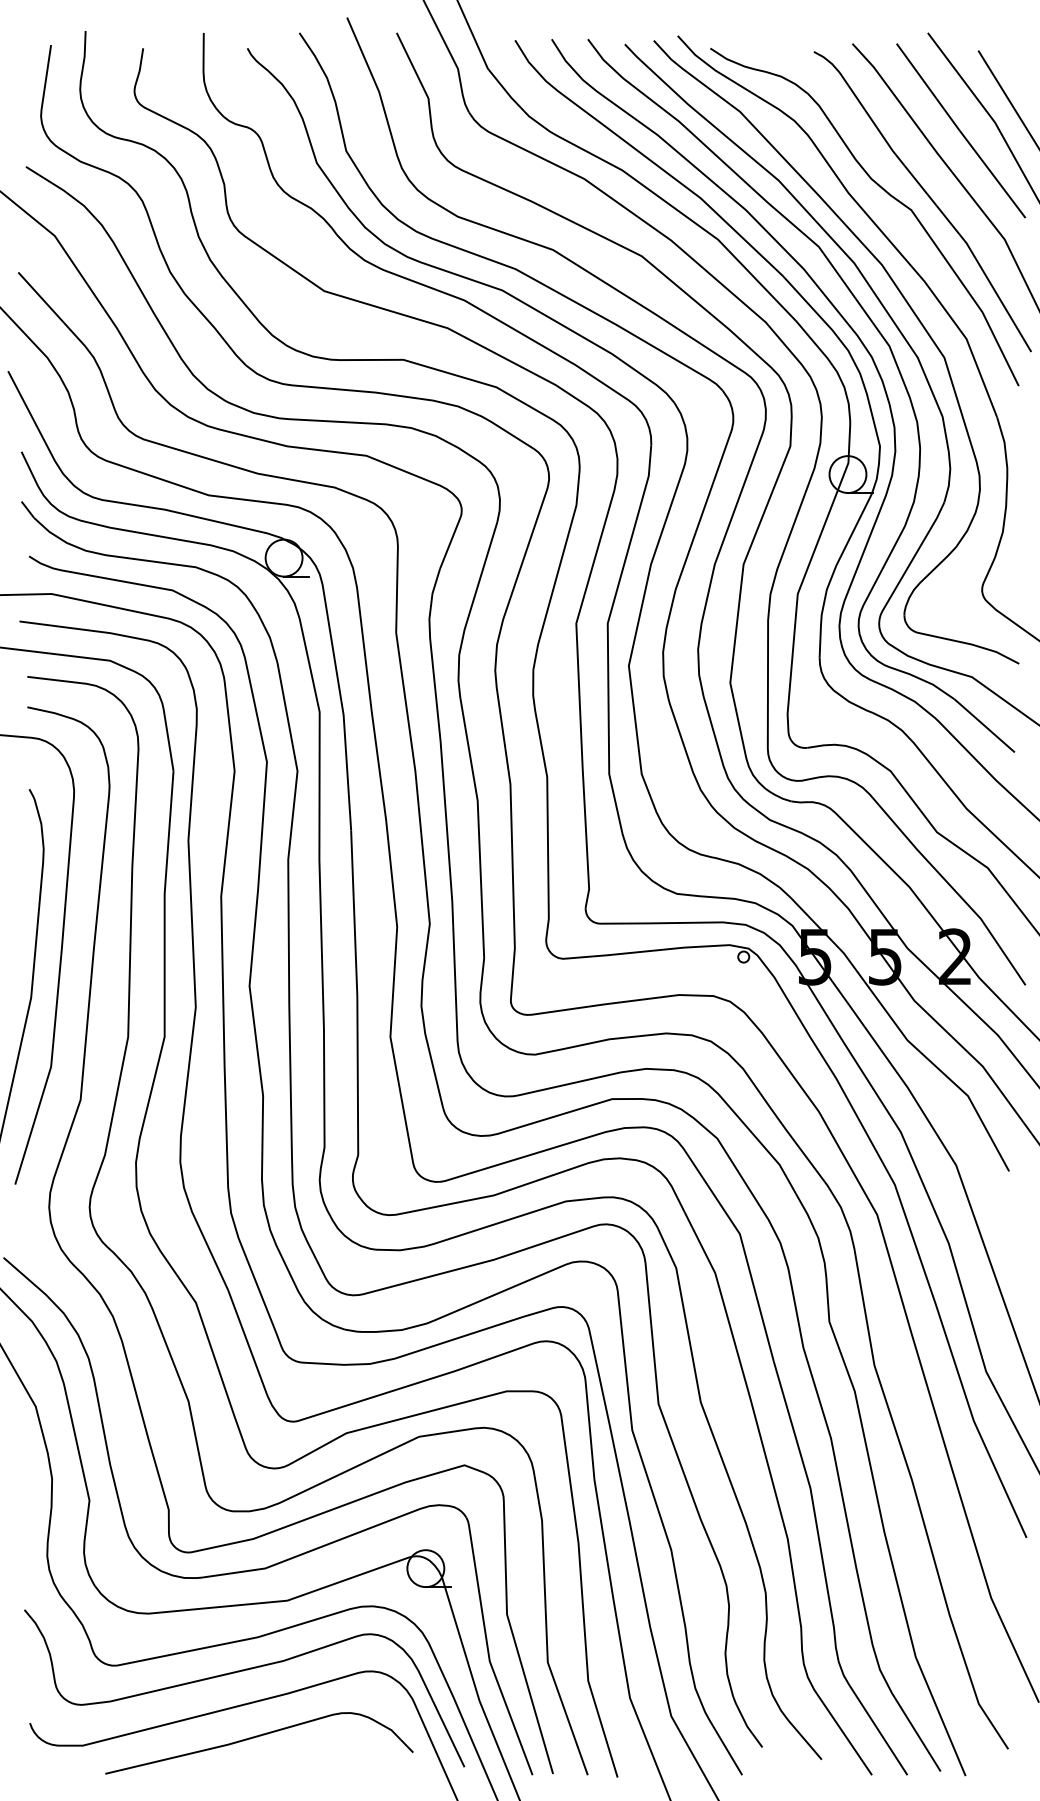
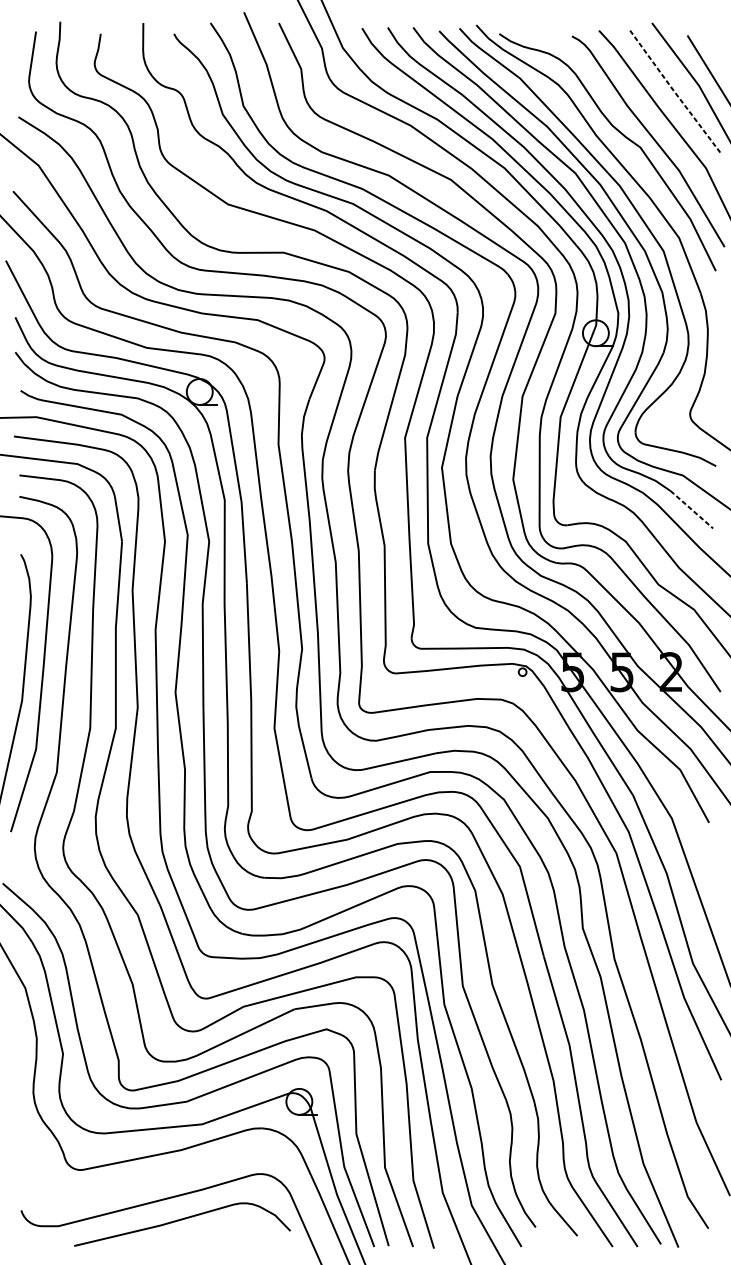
line: (960, 131) -> (674, 92), solid -> dashed
line: (984, 725) -> (691, 509), solid -> dashed
curve: (239, 1672) -> (168, 1174), removed

